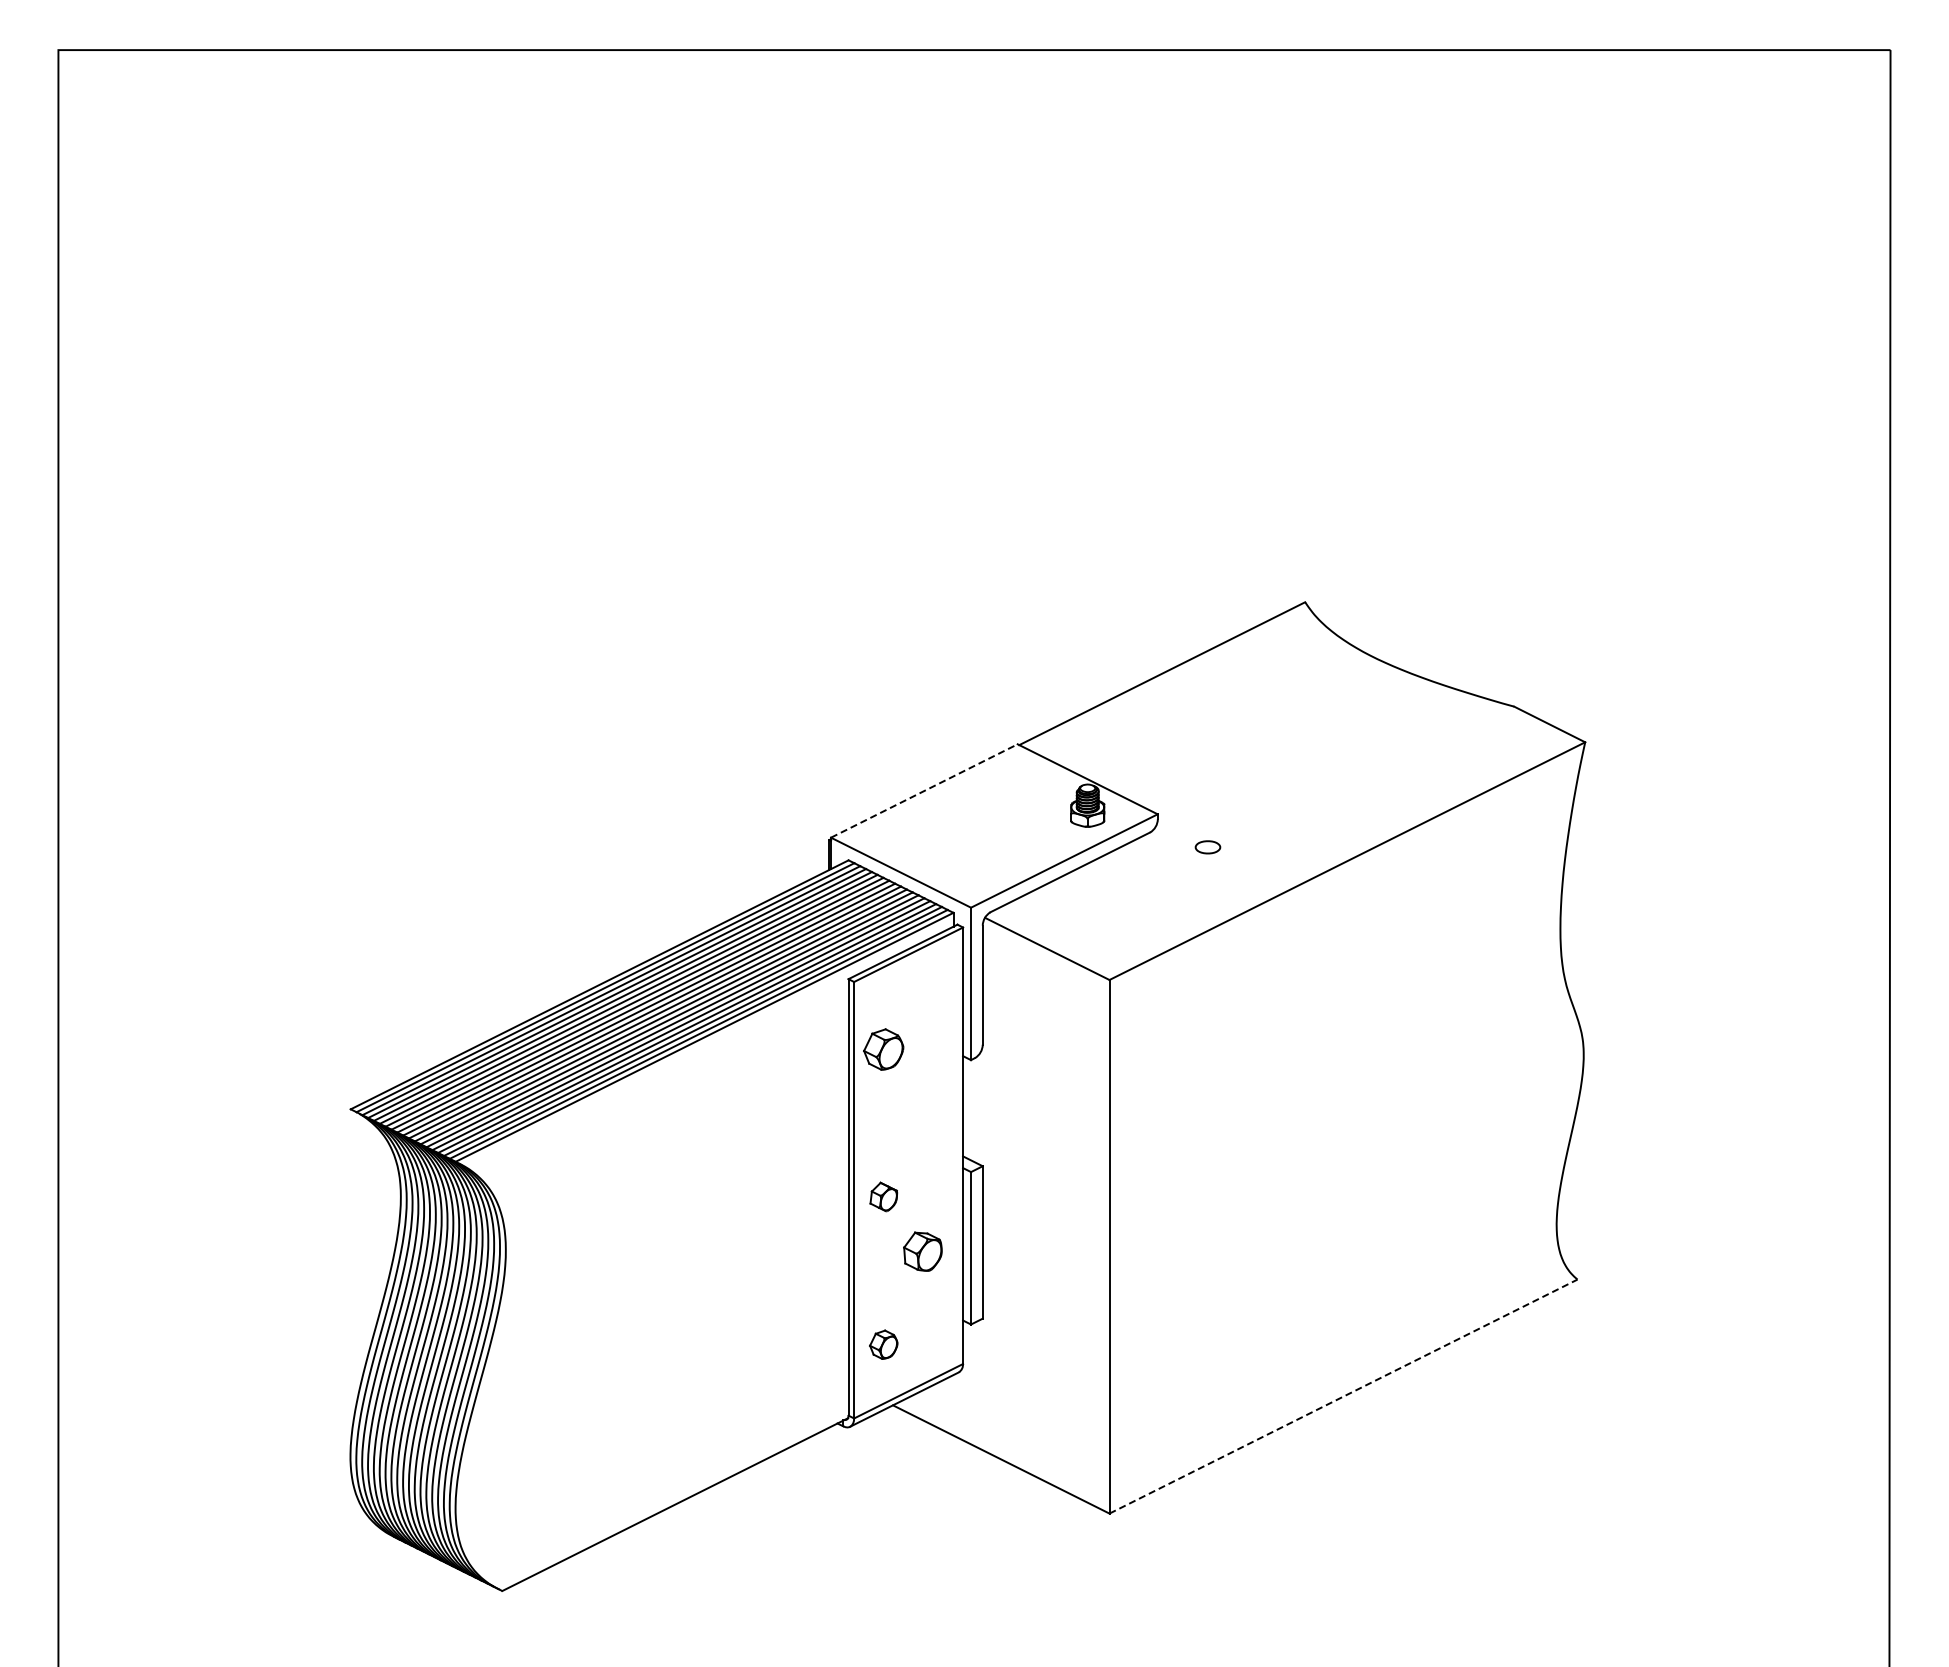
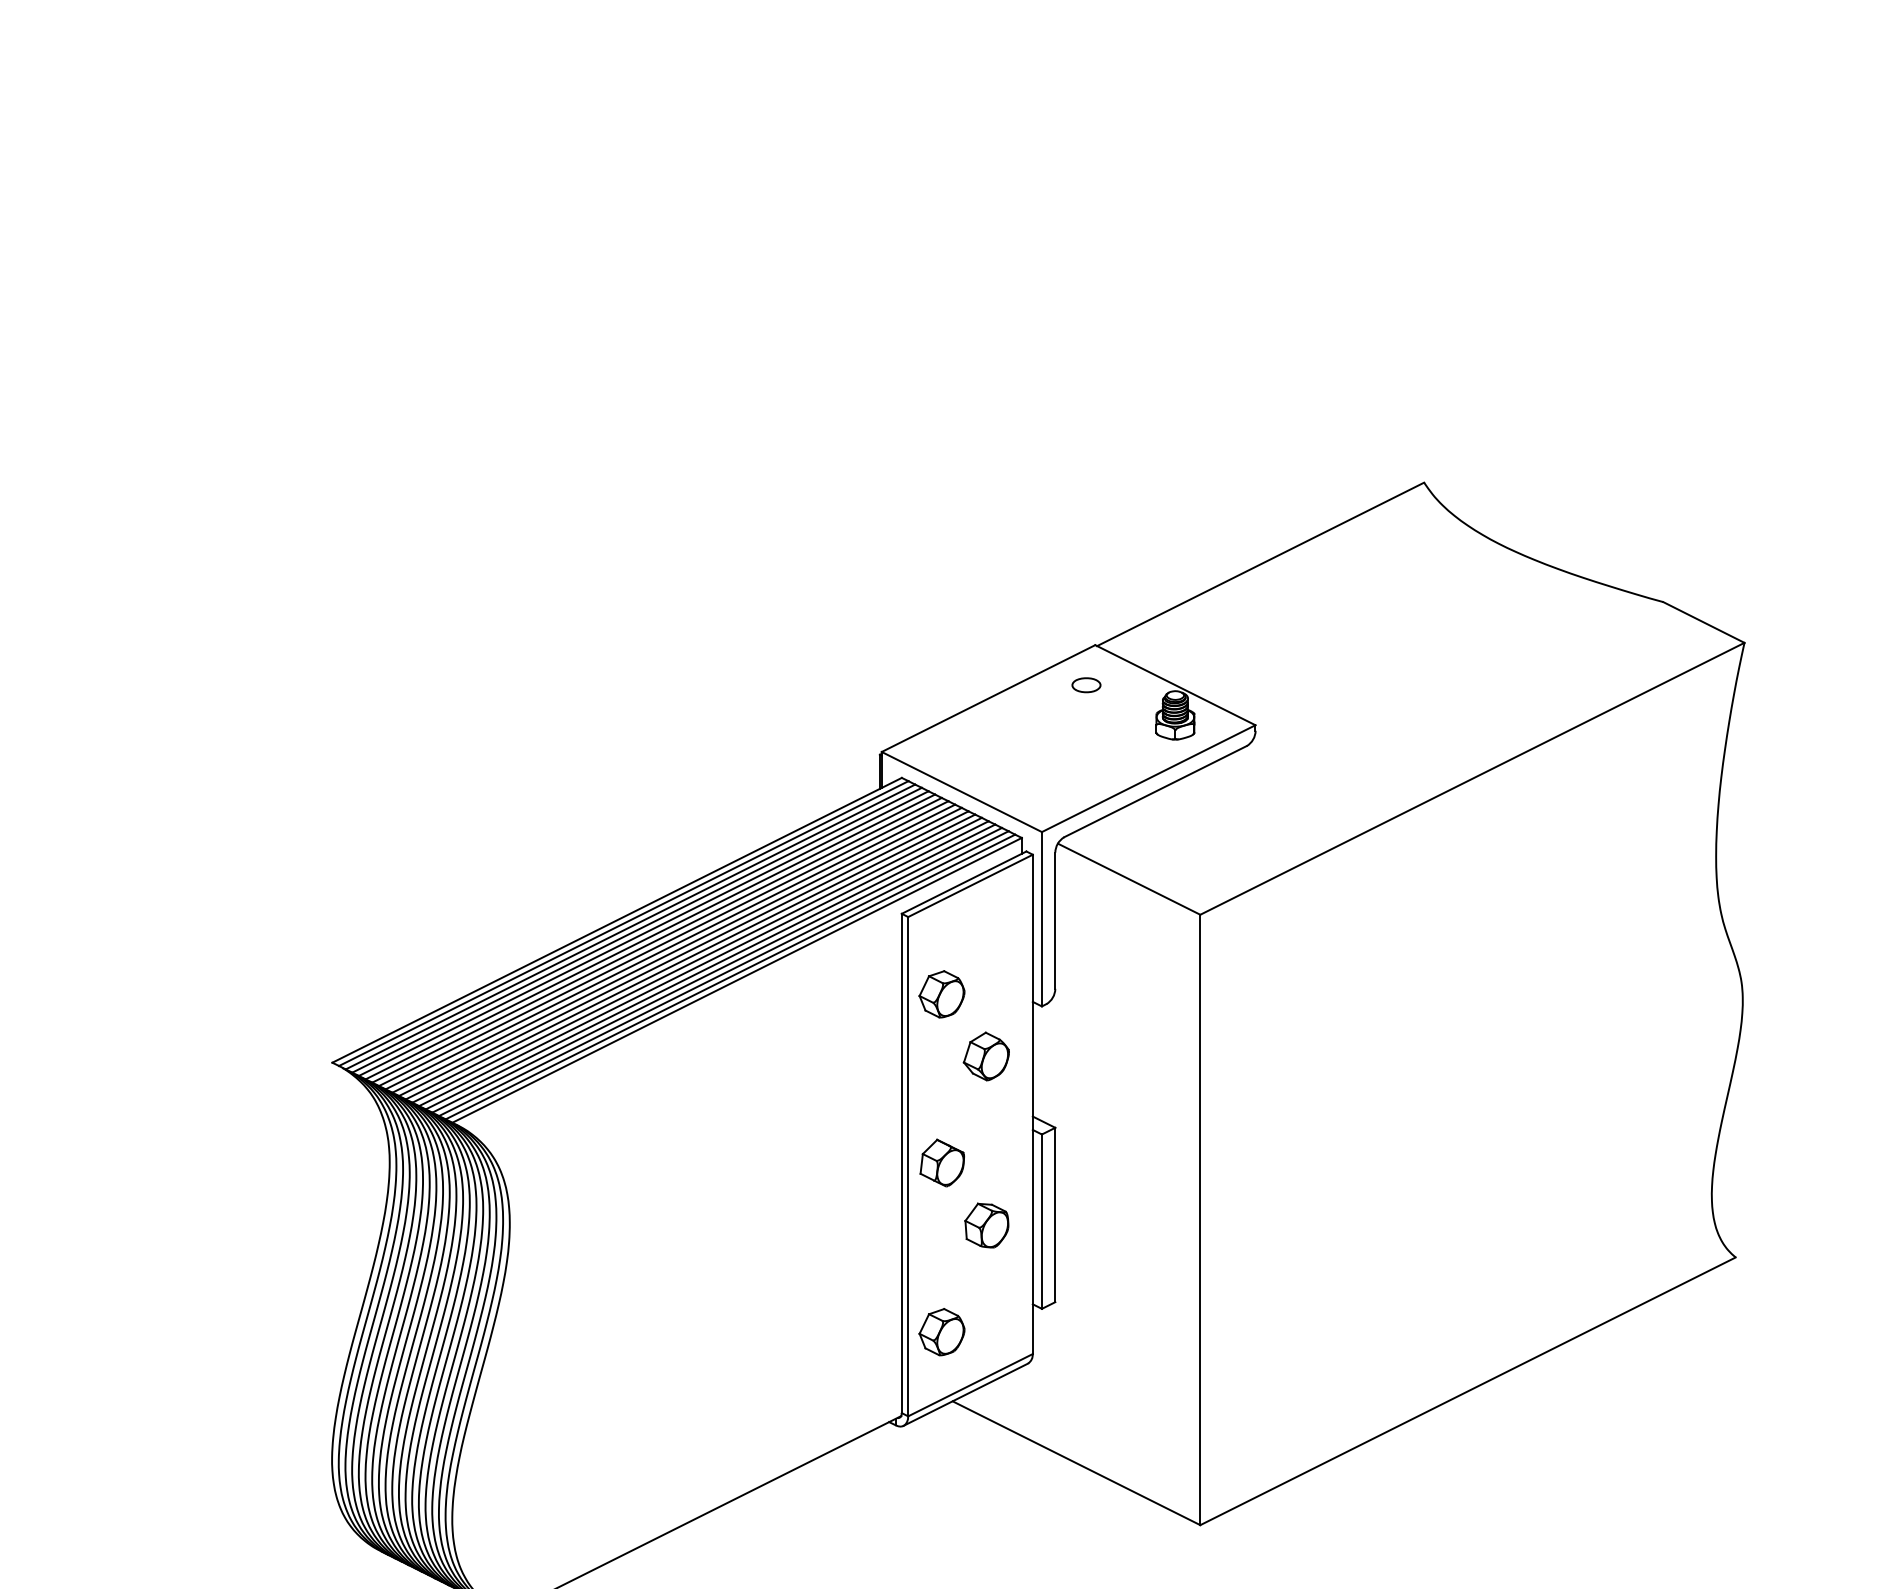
line: (924, 790) -> (988, 698), dashed -> solid
part: (1207, 847) -> (1085, 685), moved
part: (922, 1103) -> (986, 1056), added
part: (883, 1196) -> (941, 1162), size x1.43
part: (883, 1344) -> (941, 1331), size x1.43
line: (1343, 1396) -> (1467, 1391), dashed -> solid

